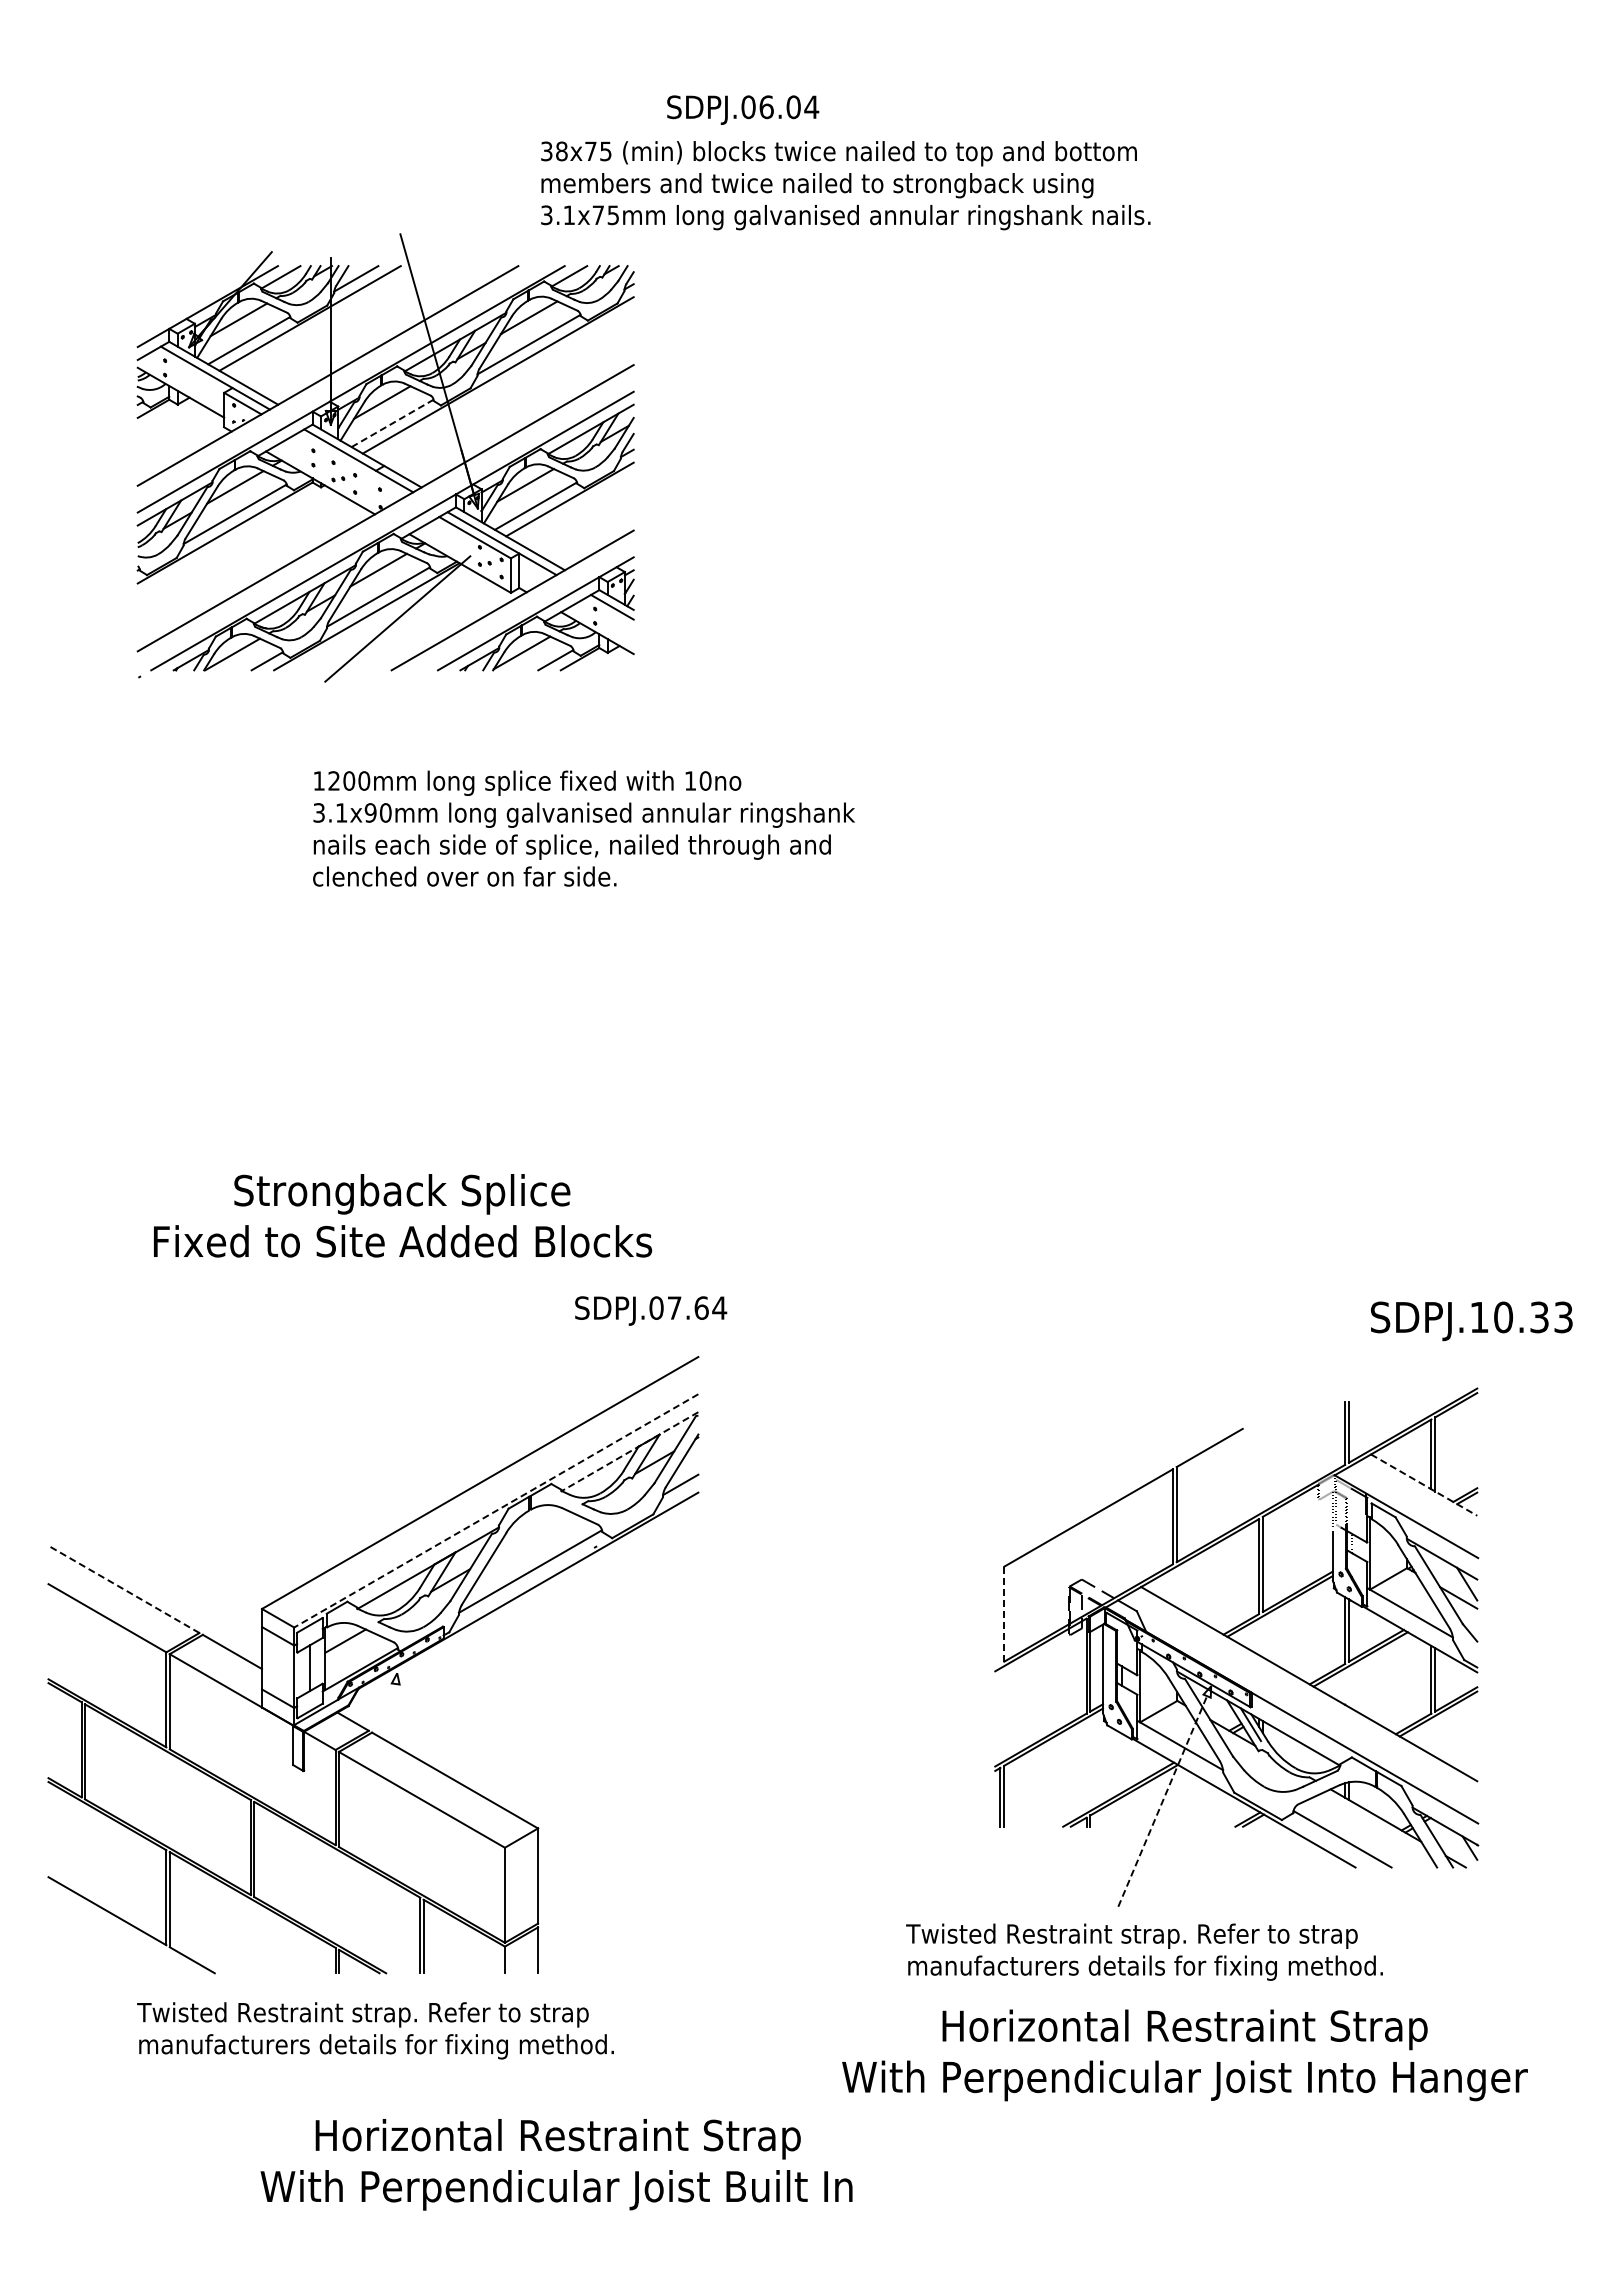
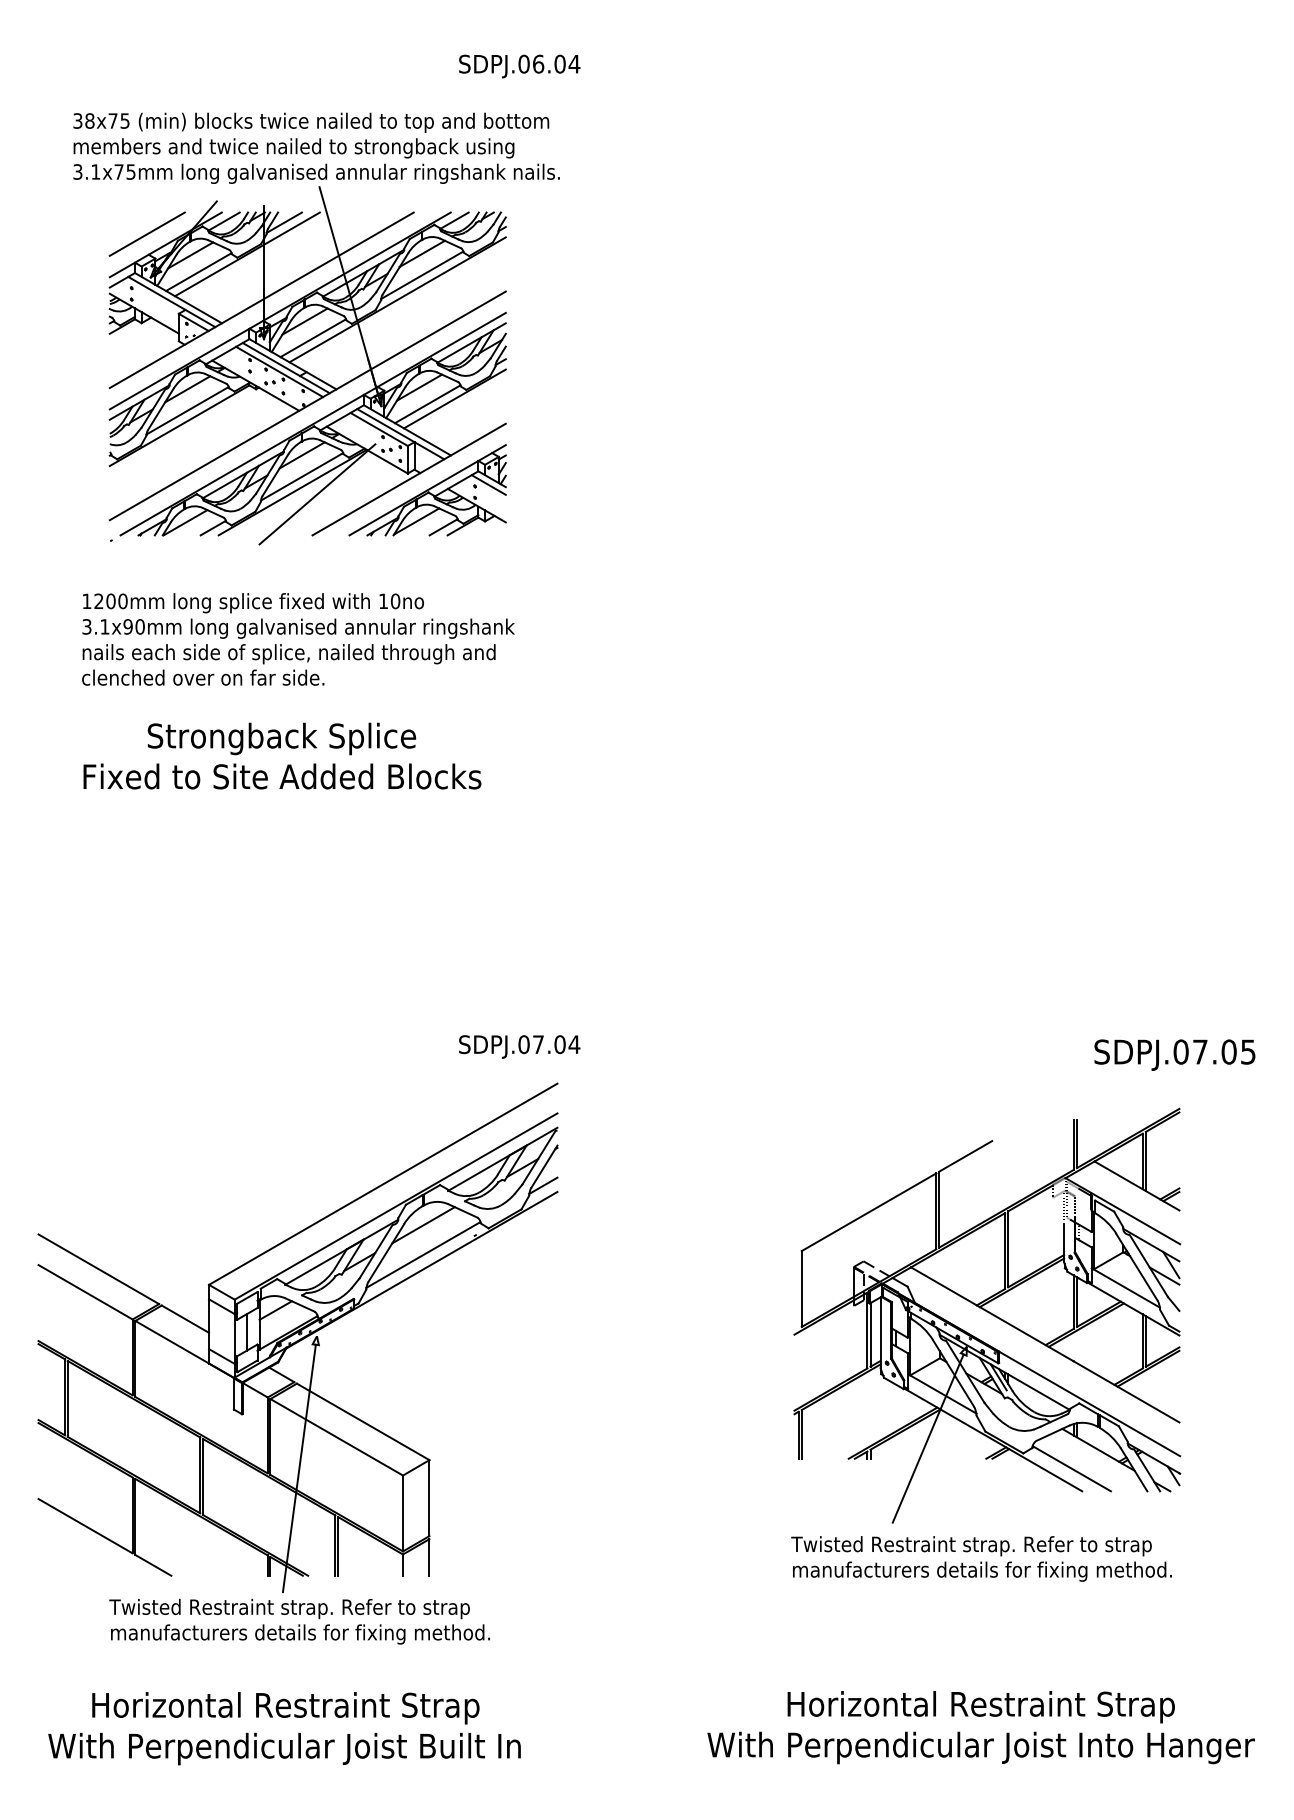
text: (743, 109) -> (520, 65), moved
text: (845, 185) -> (316, 148), moved
line: (184, 293) -> (147, 234), added
line: (393, 423) -> (314, 338), dashed -> solid
line: (349, 465) -> (278, 371), added
text: (583, 828) -> (298, 639), moved
text: (403, 1215) -> (282, 755), moved
text: (701, 1307) -> (559, 1044), SDPJ.07.64 -> SDPJ.07.04
text: (1521, 1317) -> (1214, 1052), SDPJ.10.33 -> SDPJ.07.05
line: (629, 1451) -> (502, 1159), dashed -> solid
line: (1424, 1485) -> (1137, 1186), dashed -> solid
line: (495, 1511) -> (395, 1207), dashed -> solid
line: (530, 1534) -> (423, 1225), added
line: (123, 1589) -> (98, 1269), dashed -> solid
line: (1004, 1614) -> (801, 1289), dashed -> solid
line: (1162, 1801) -> (928, 1438), dashed -> solid
line: (374, 1838) -> (298, 1468), added
text: (1144, 1951) -> (981, 1558), moved
text: (1184, 2055) -> (980, 1727), moved
text: (556, 2164) -> (284, 1728), moved

